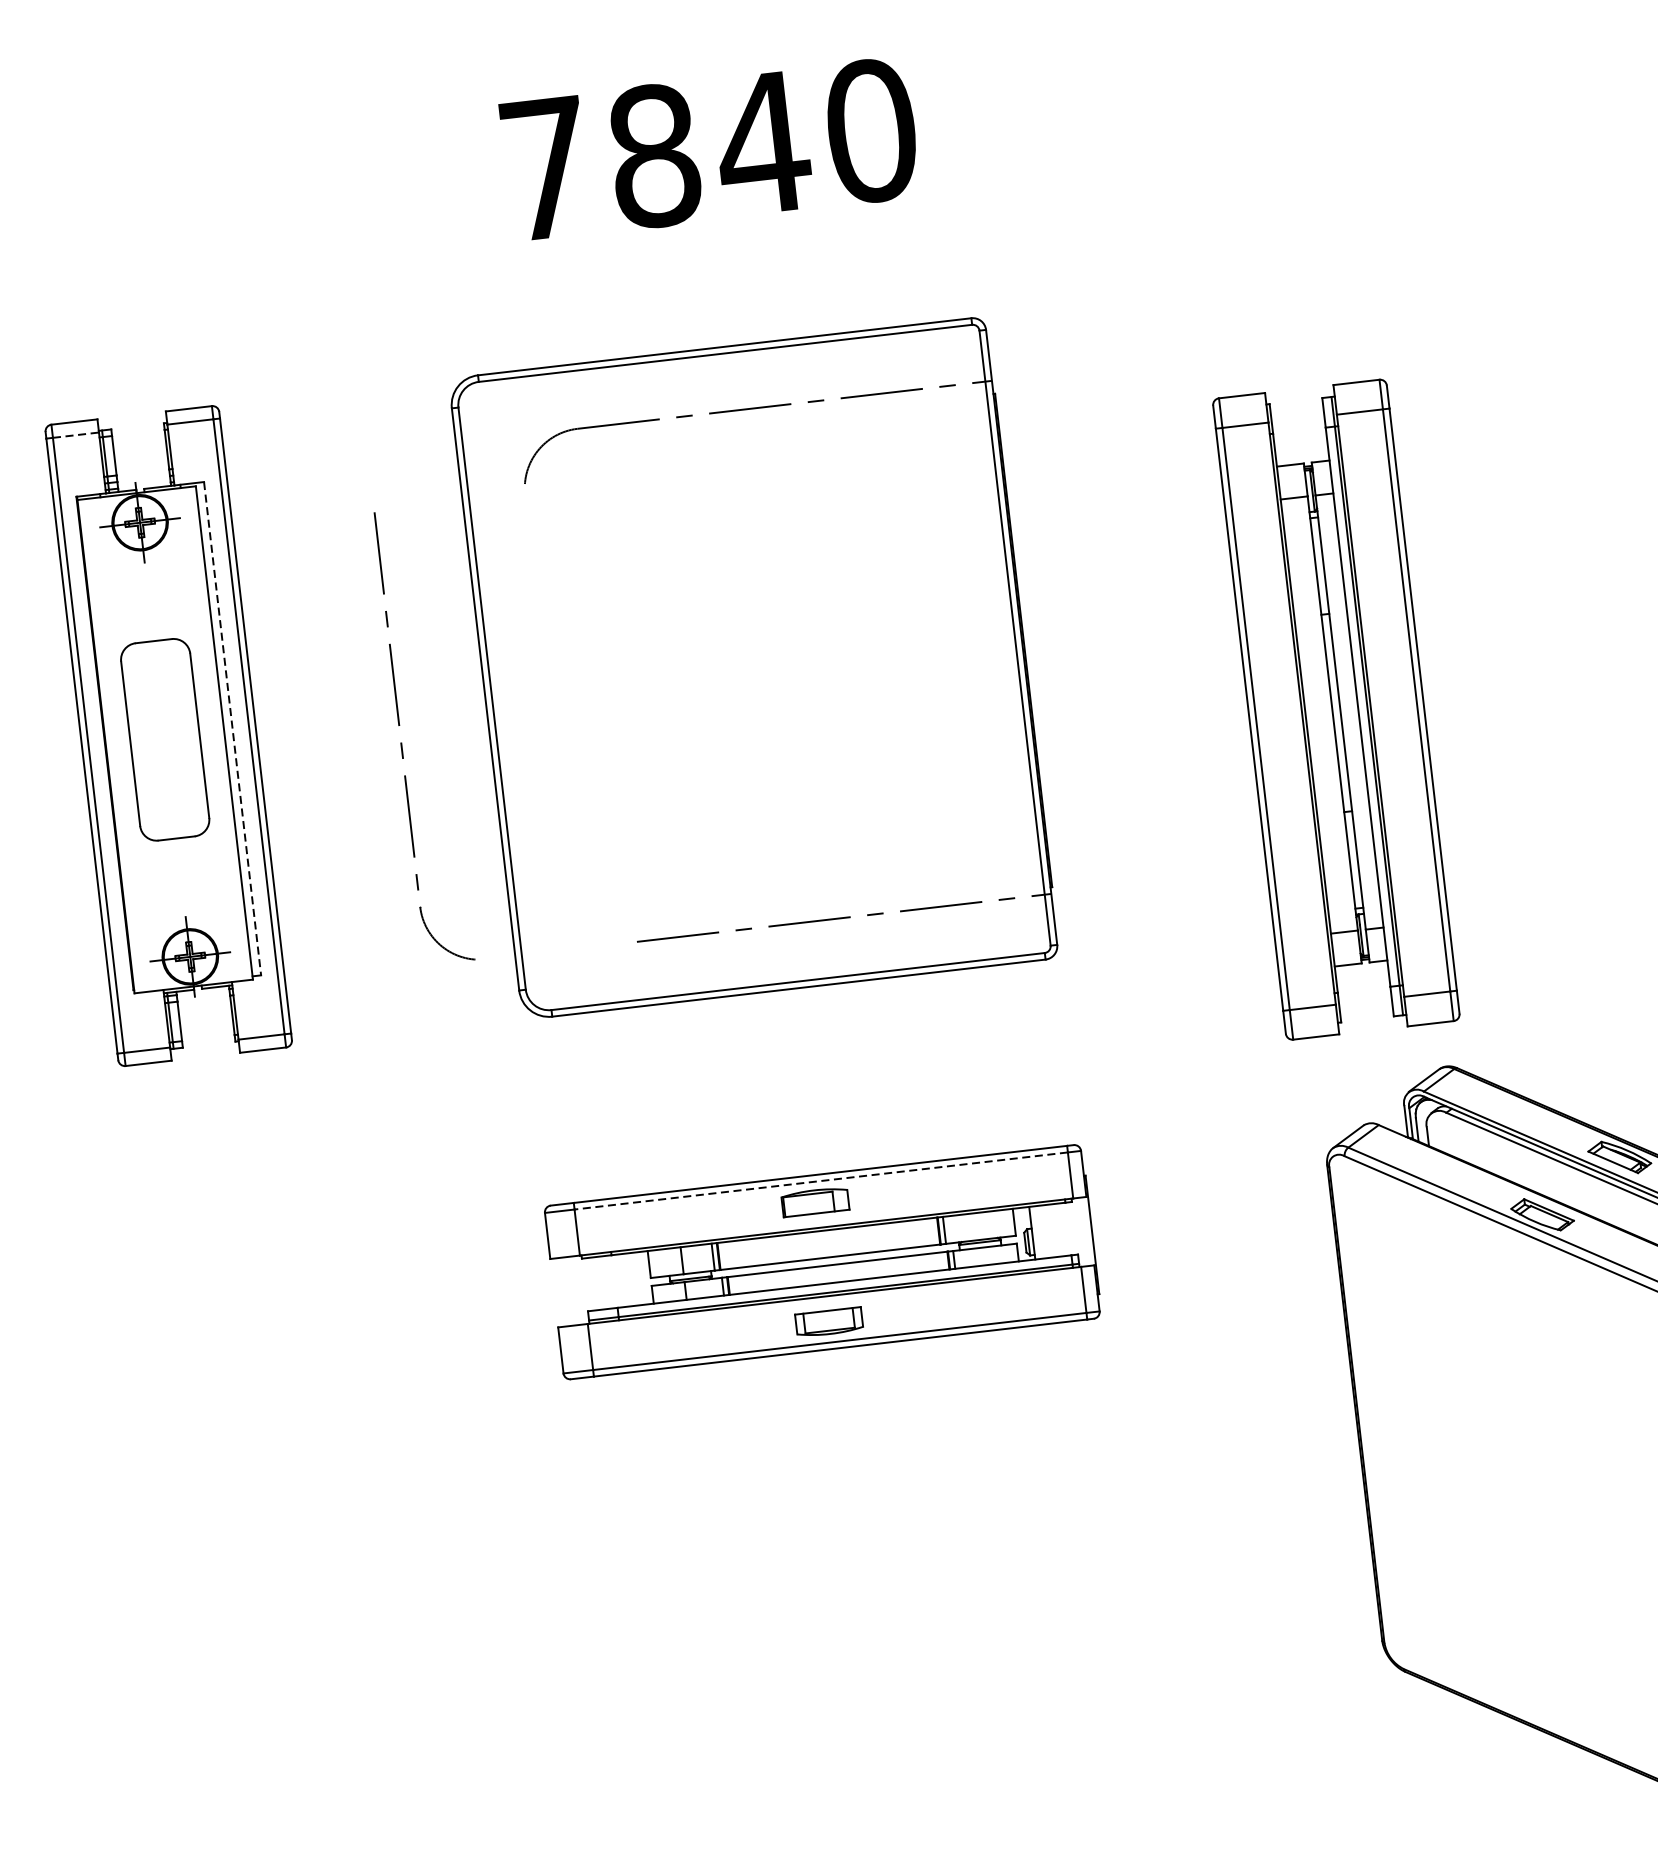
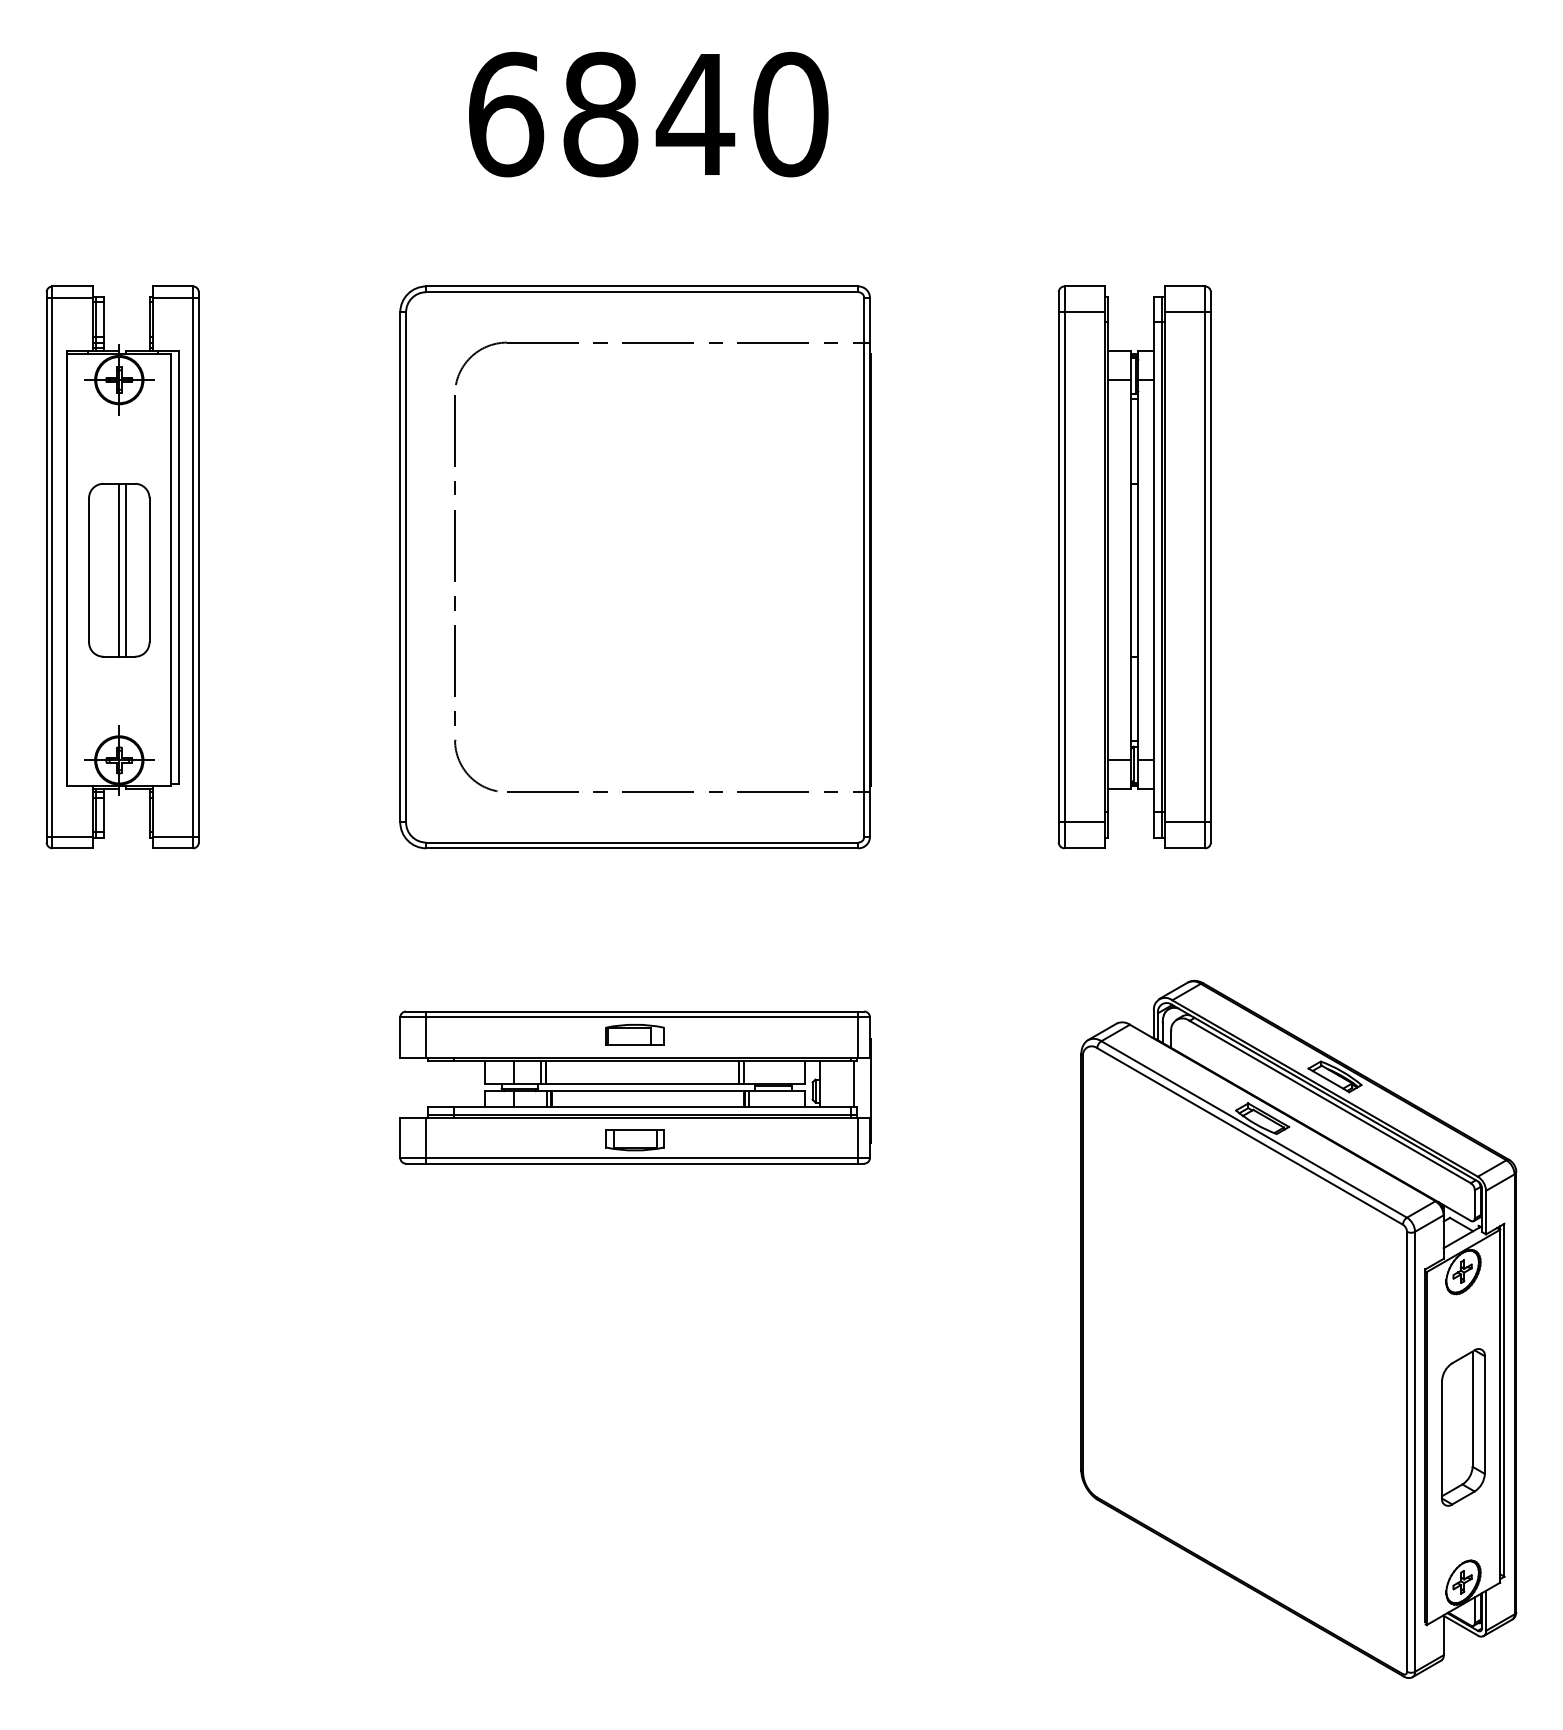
text: (546, 168) -> (506, 114), 7840 -> 6840
line: (76, 434) -> (73, 297), dashed -> solid
part: (1335, 709) -> (1134, 567), moved
line: (232, 728) -> (178, 567), dashed -> solid
line: (173, 737) -> (126, 569), added
line: (165, 738) -> (119, 569), added
part: (401, 742) -> (455, 596), moved
line: (820, 1181) -> (641, 1017), dashed -> solid
line: (1072, 1228) -> (854, 1083), added

